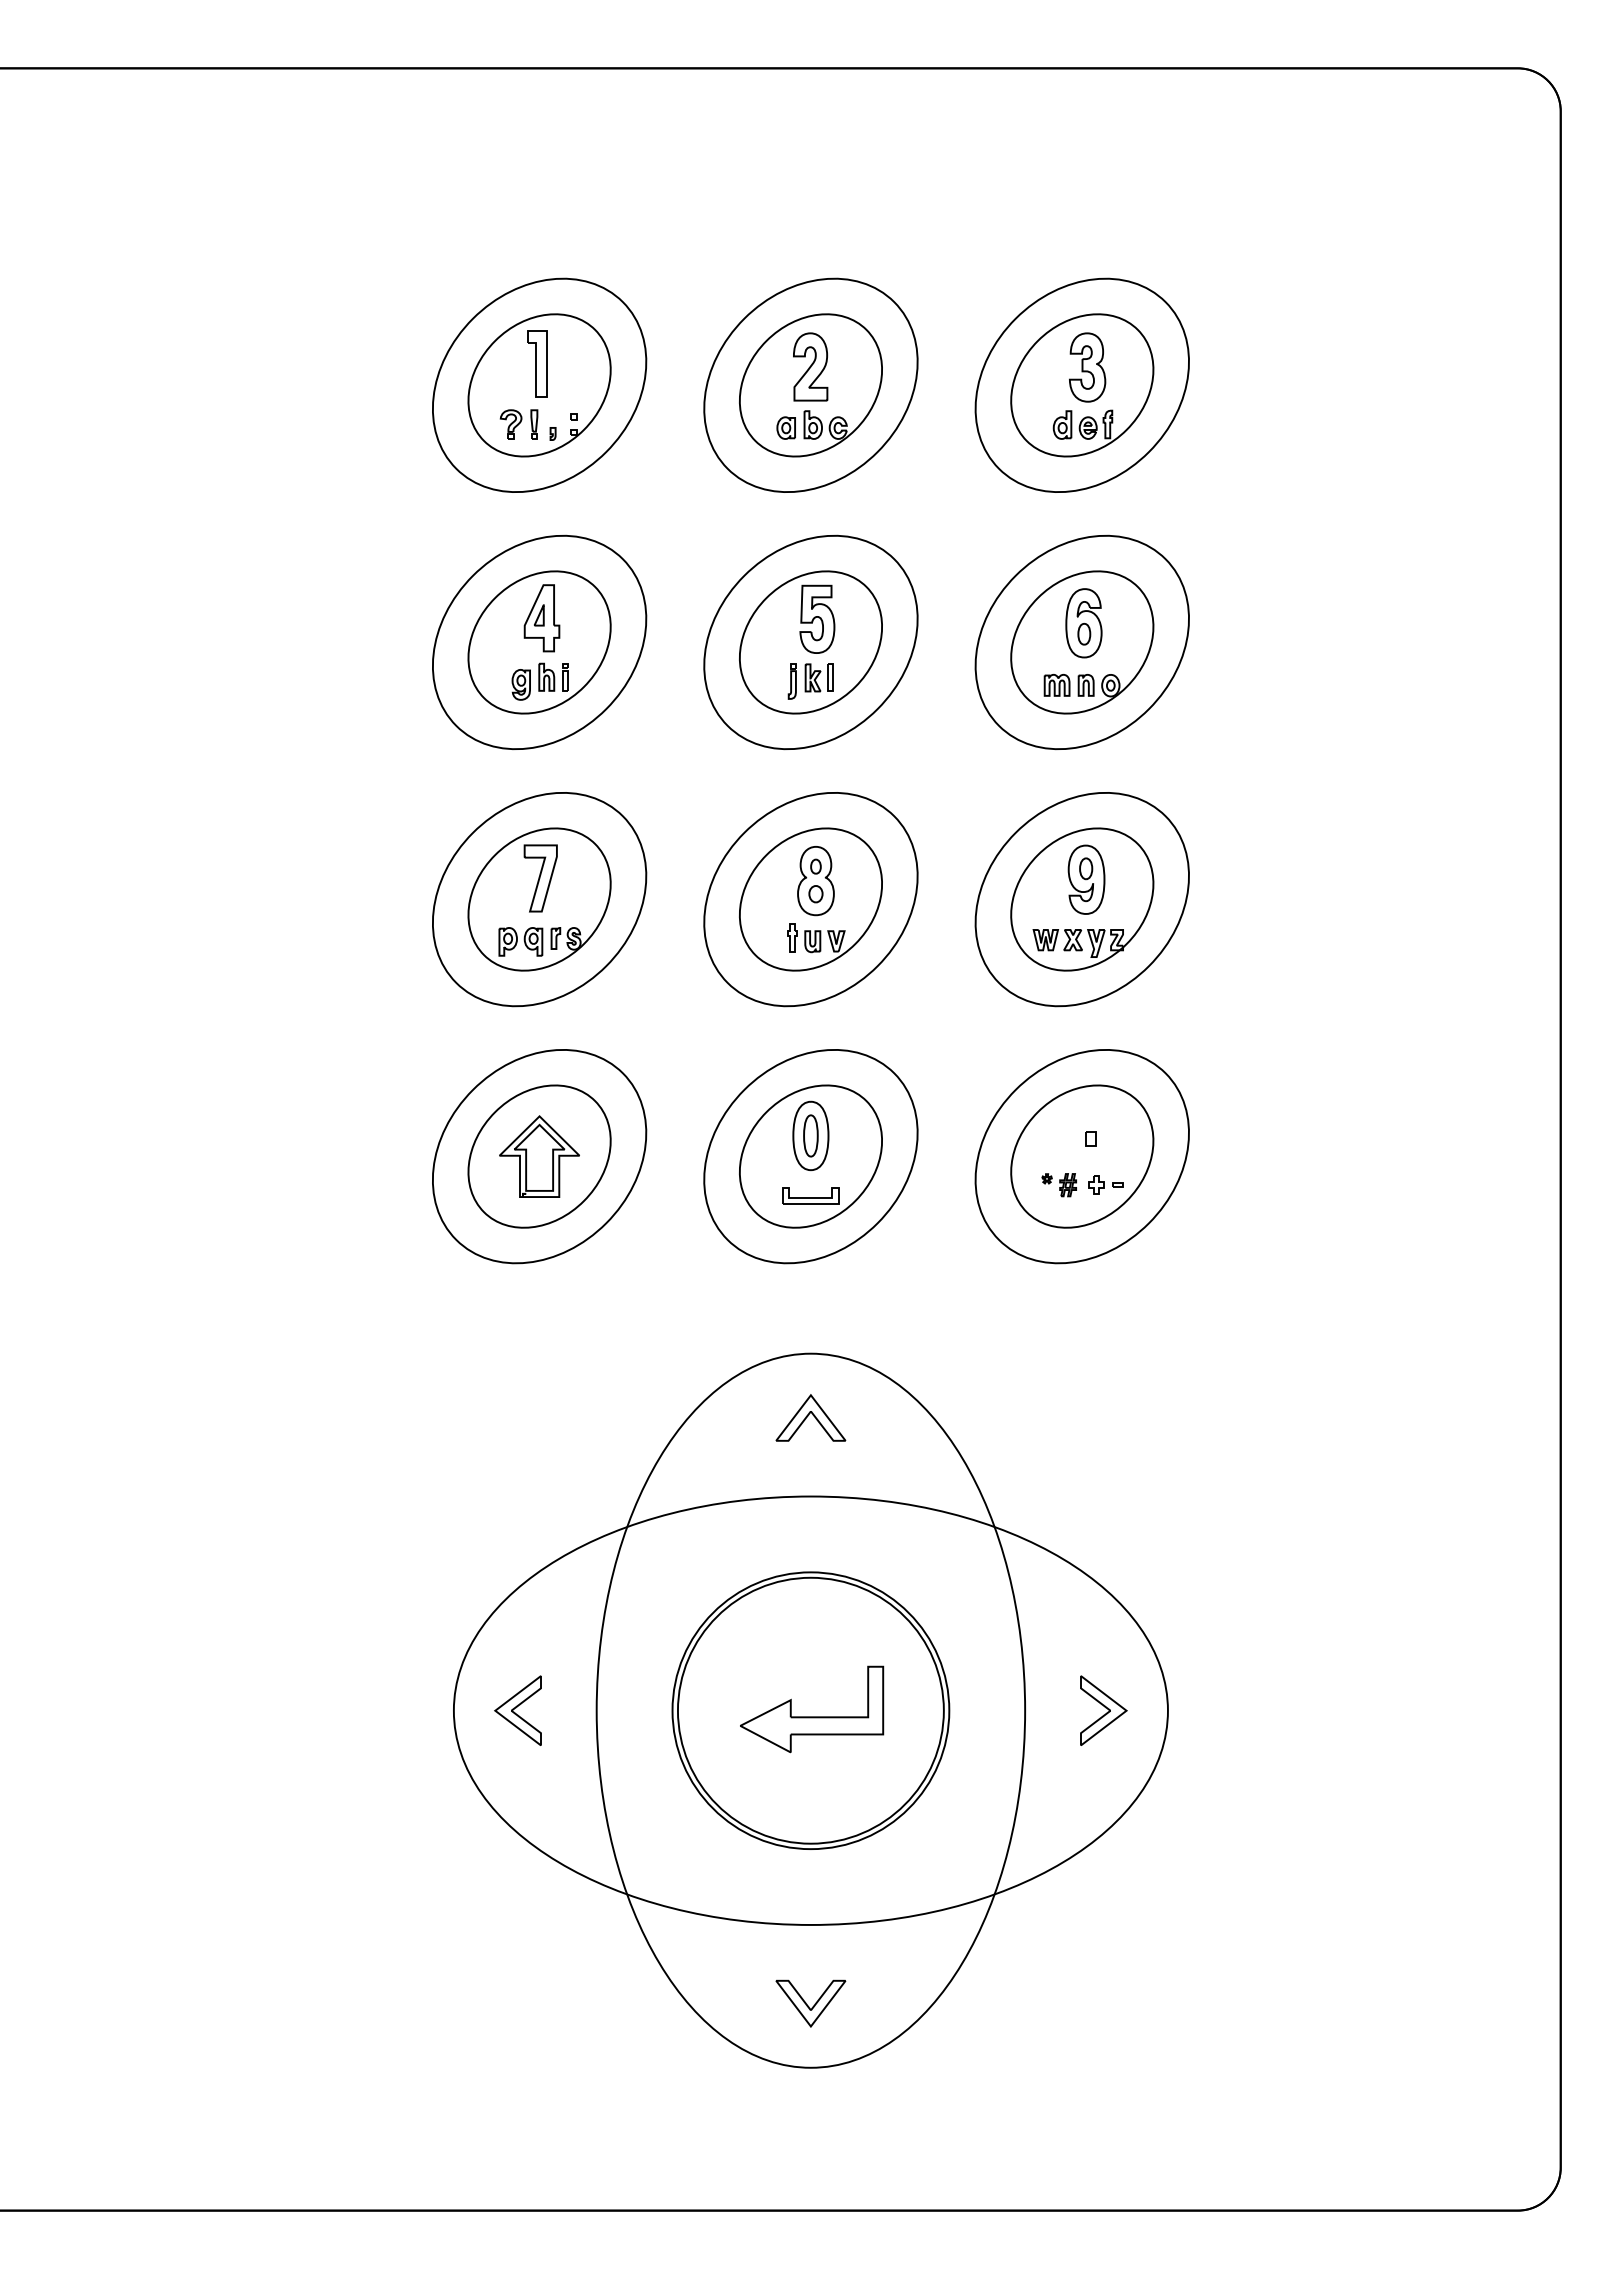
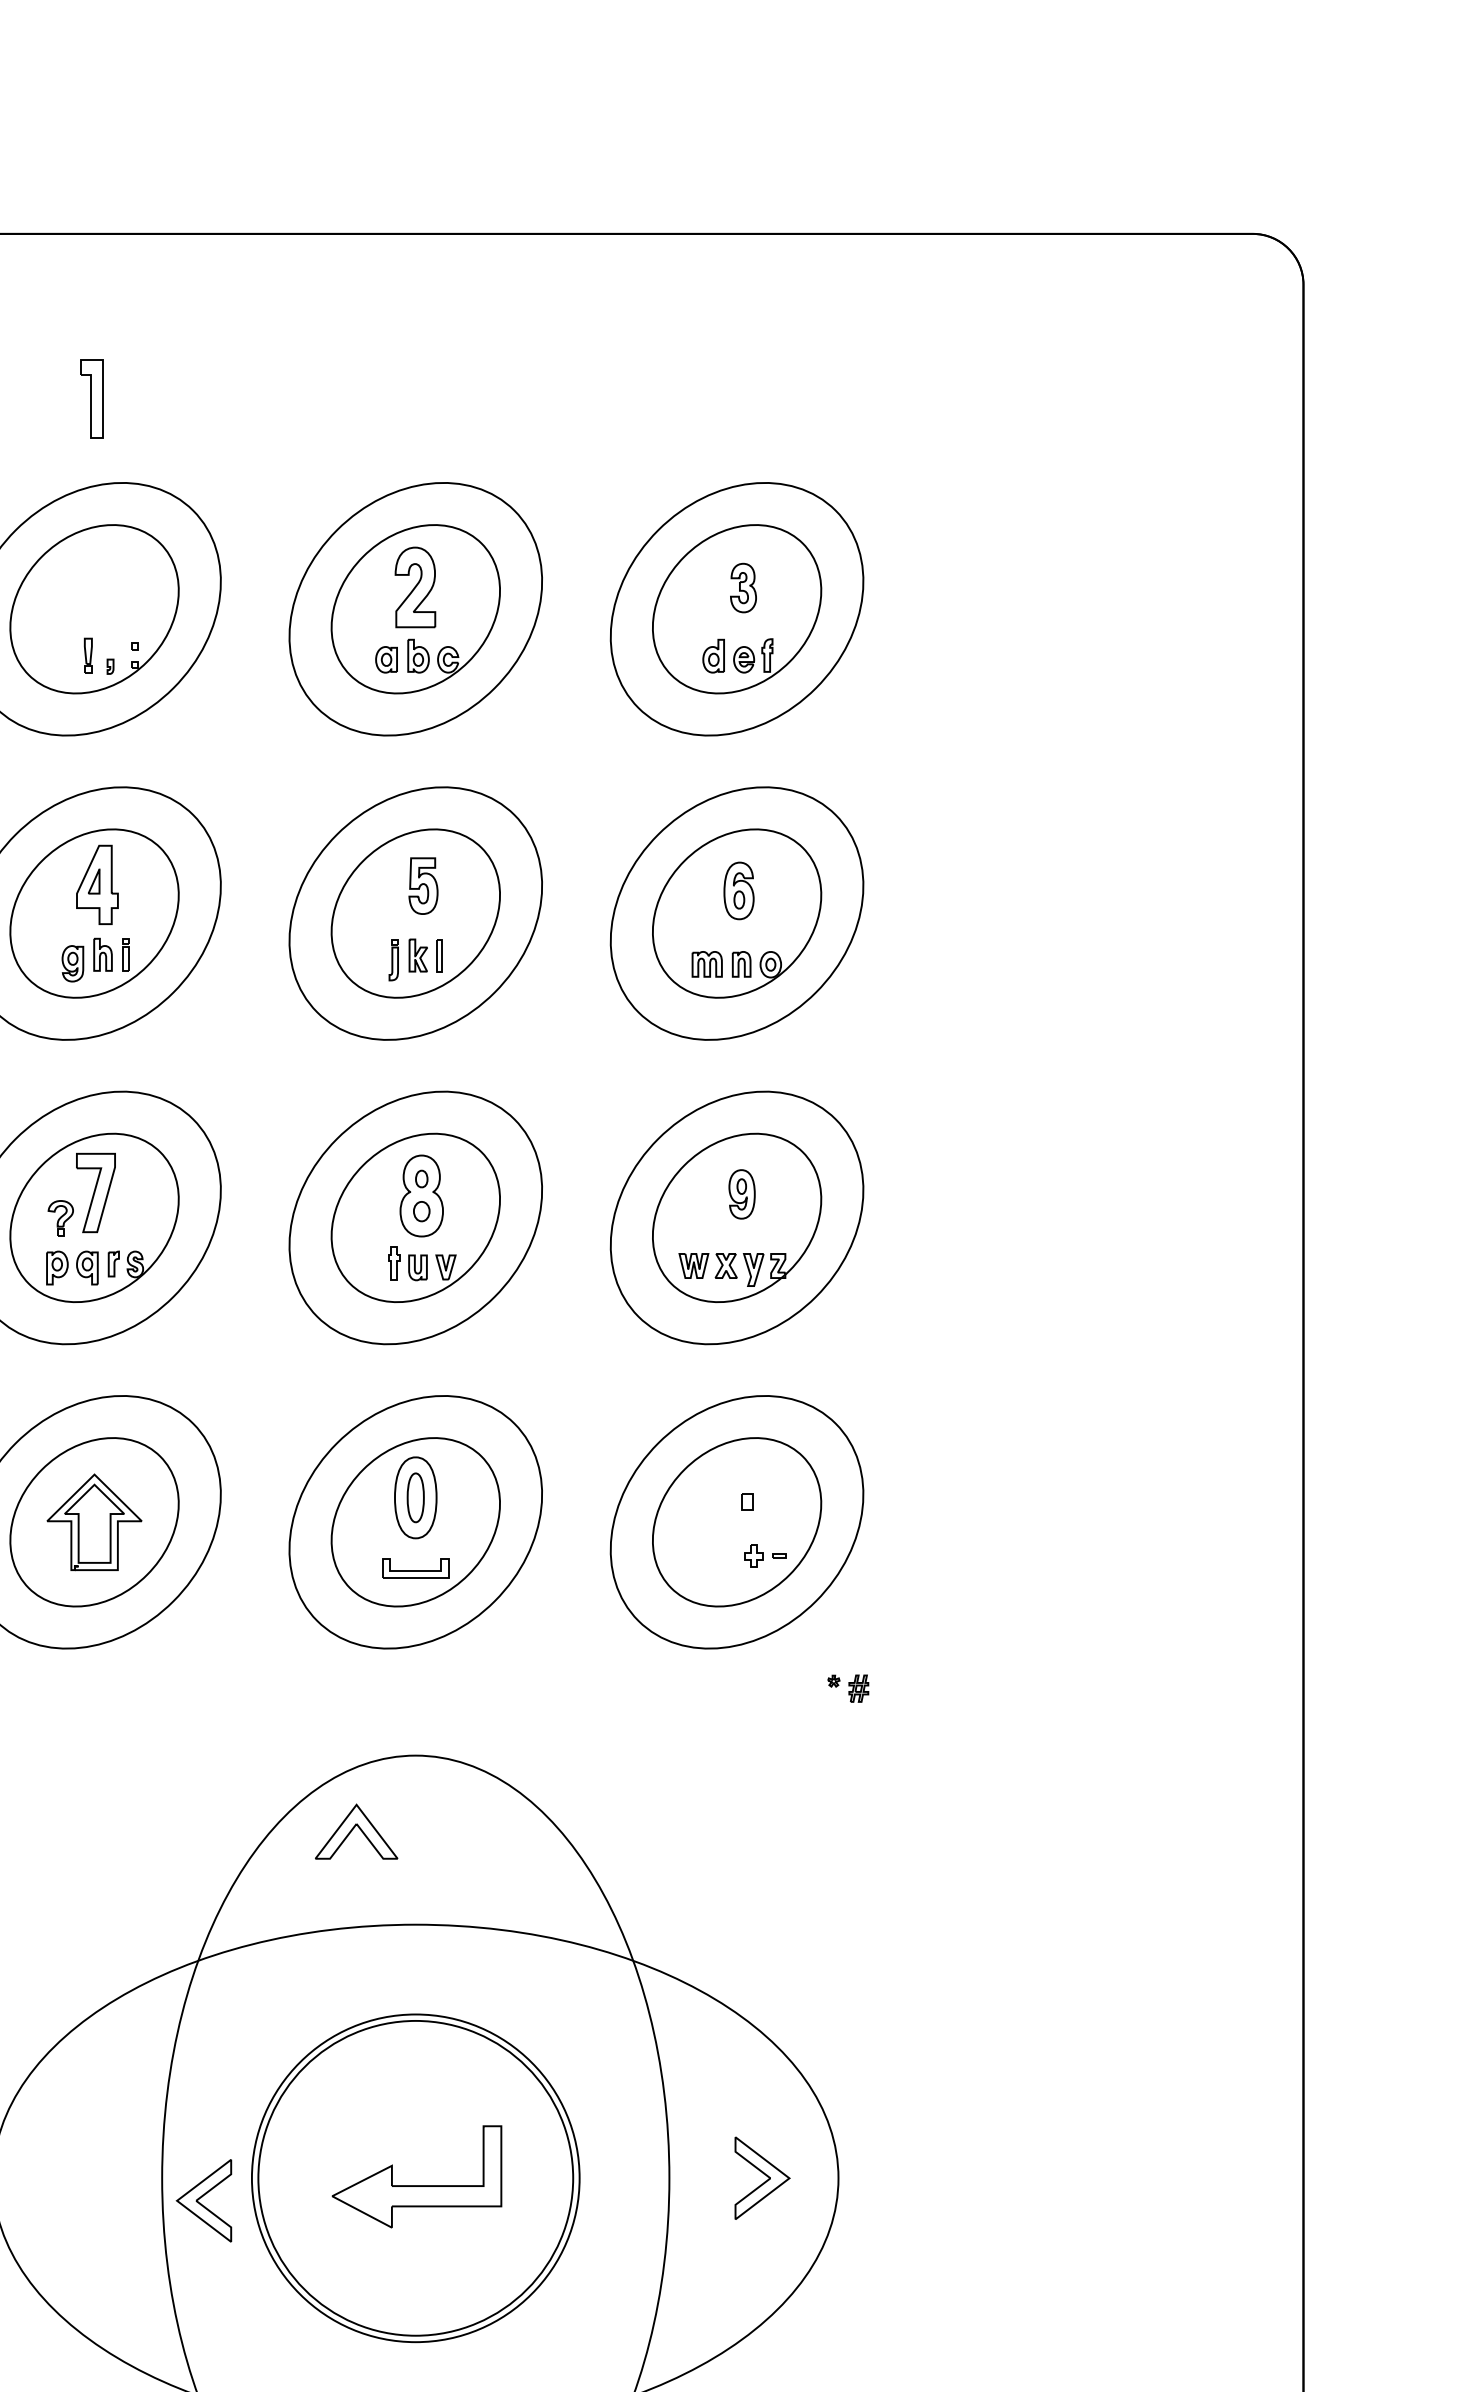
part: (537, 363) -> (92, 398), moved
part: (1087, 367) -> (743, 588), size x0.6
part: (510, 424) -> (60, 1217), moved
part: (817, 618) -> (423, 885), size x0.7
part: (1083, 623) -> (738, 891), size x0.7
part: (1086, 879) -> (742, 1194), size x0.6
part: (1058, 1185) -> (847, 1689), moved
part: (810, 1417) -> (356, 1831), moved
part: (517, 1710) -> (203, 2200), moved

